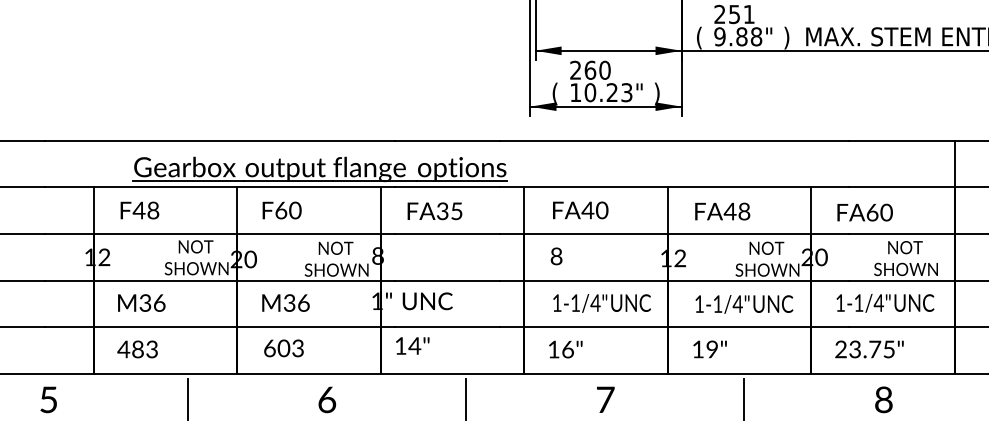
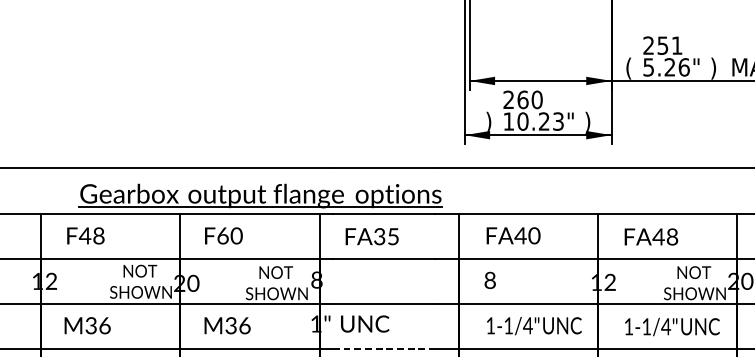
text: (738, 36) -> (666, 67), 9.88" -> 5.26"
text: (554, 93) -> (488, 122), ( -> )
line: (447, 327) -> (384, 349), solid -> dashed

